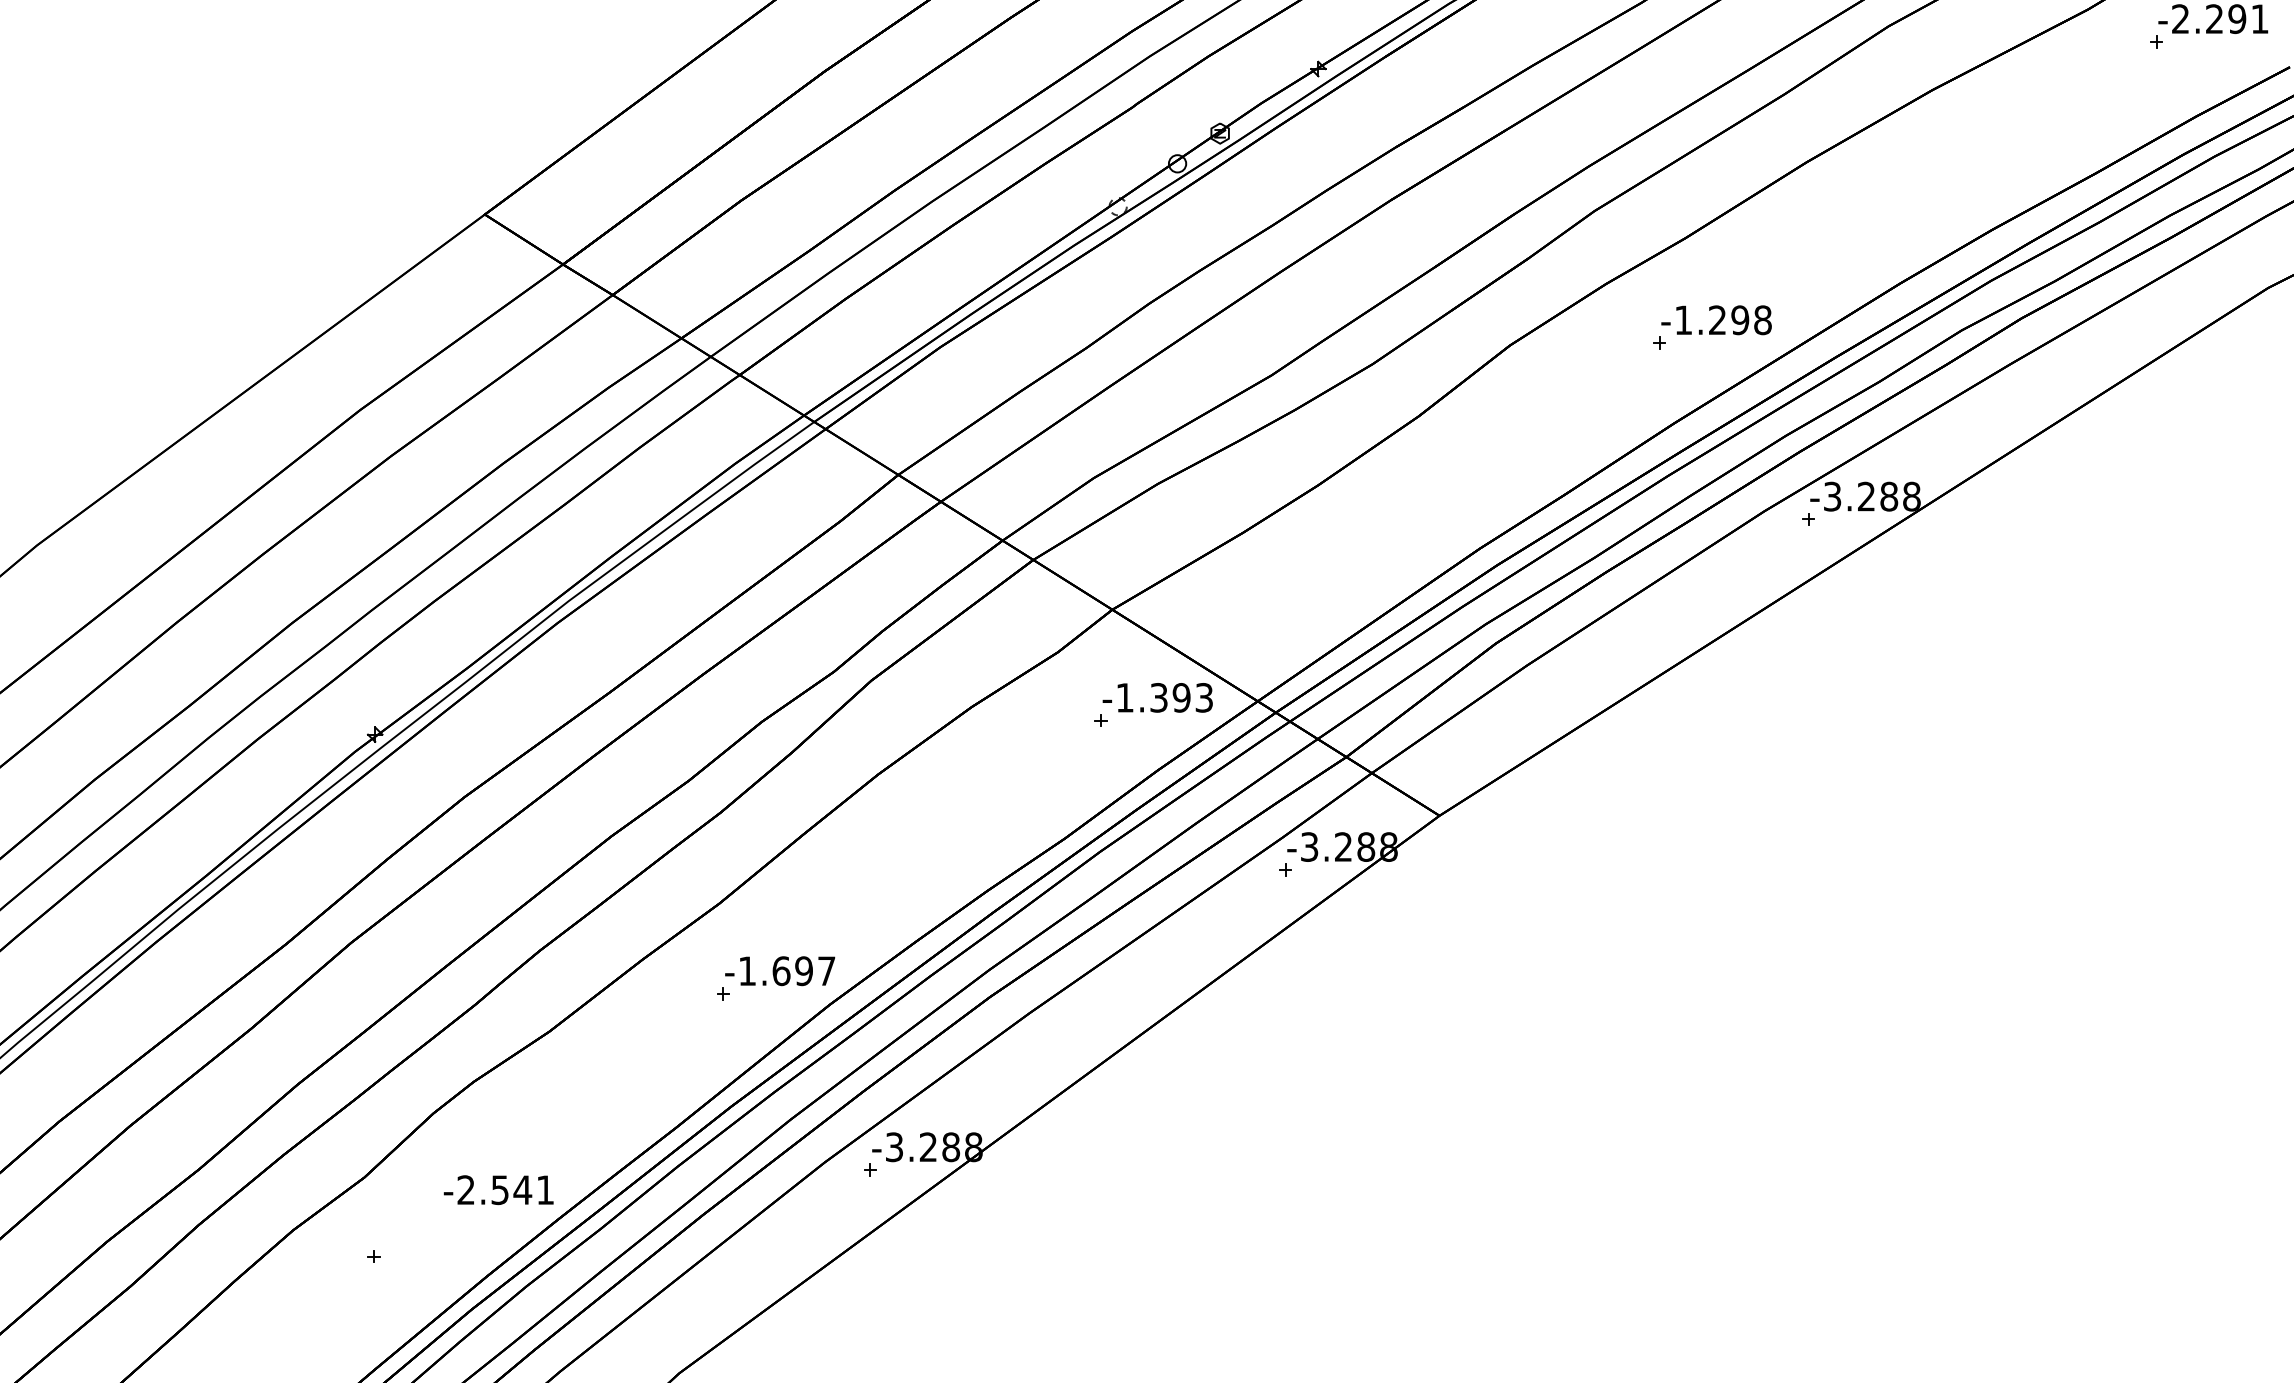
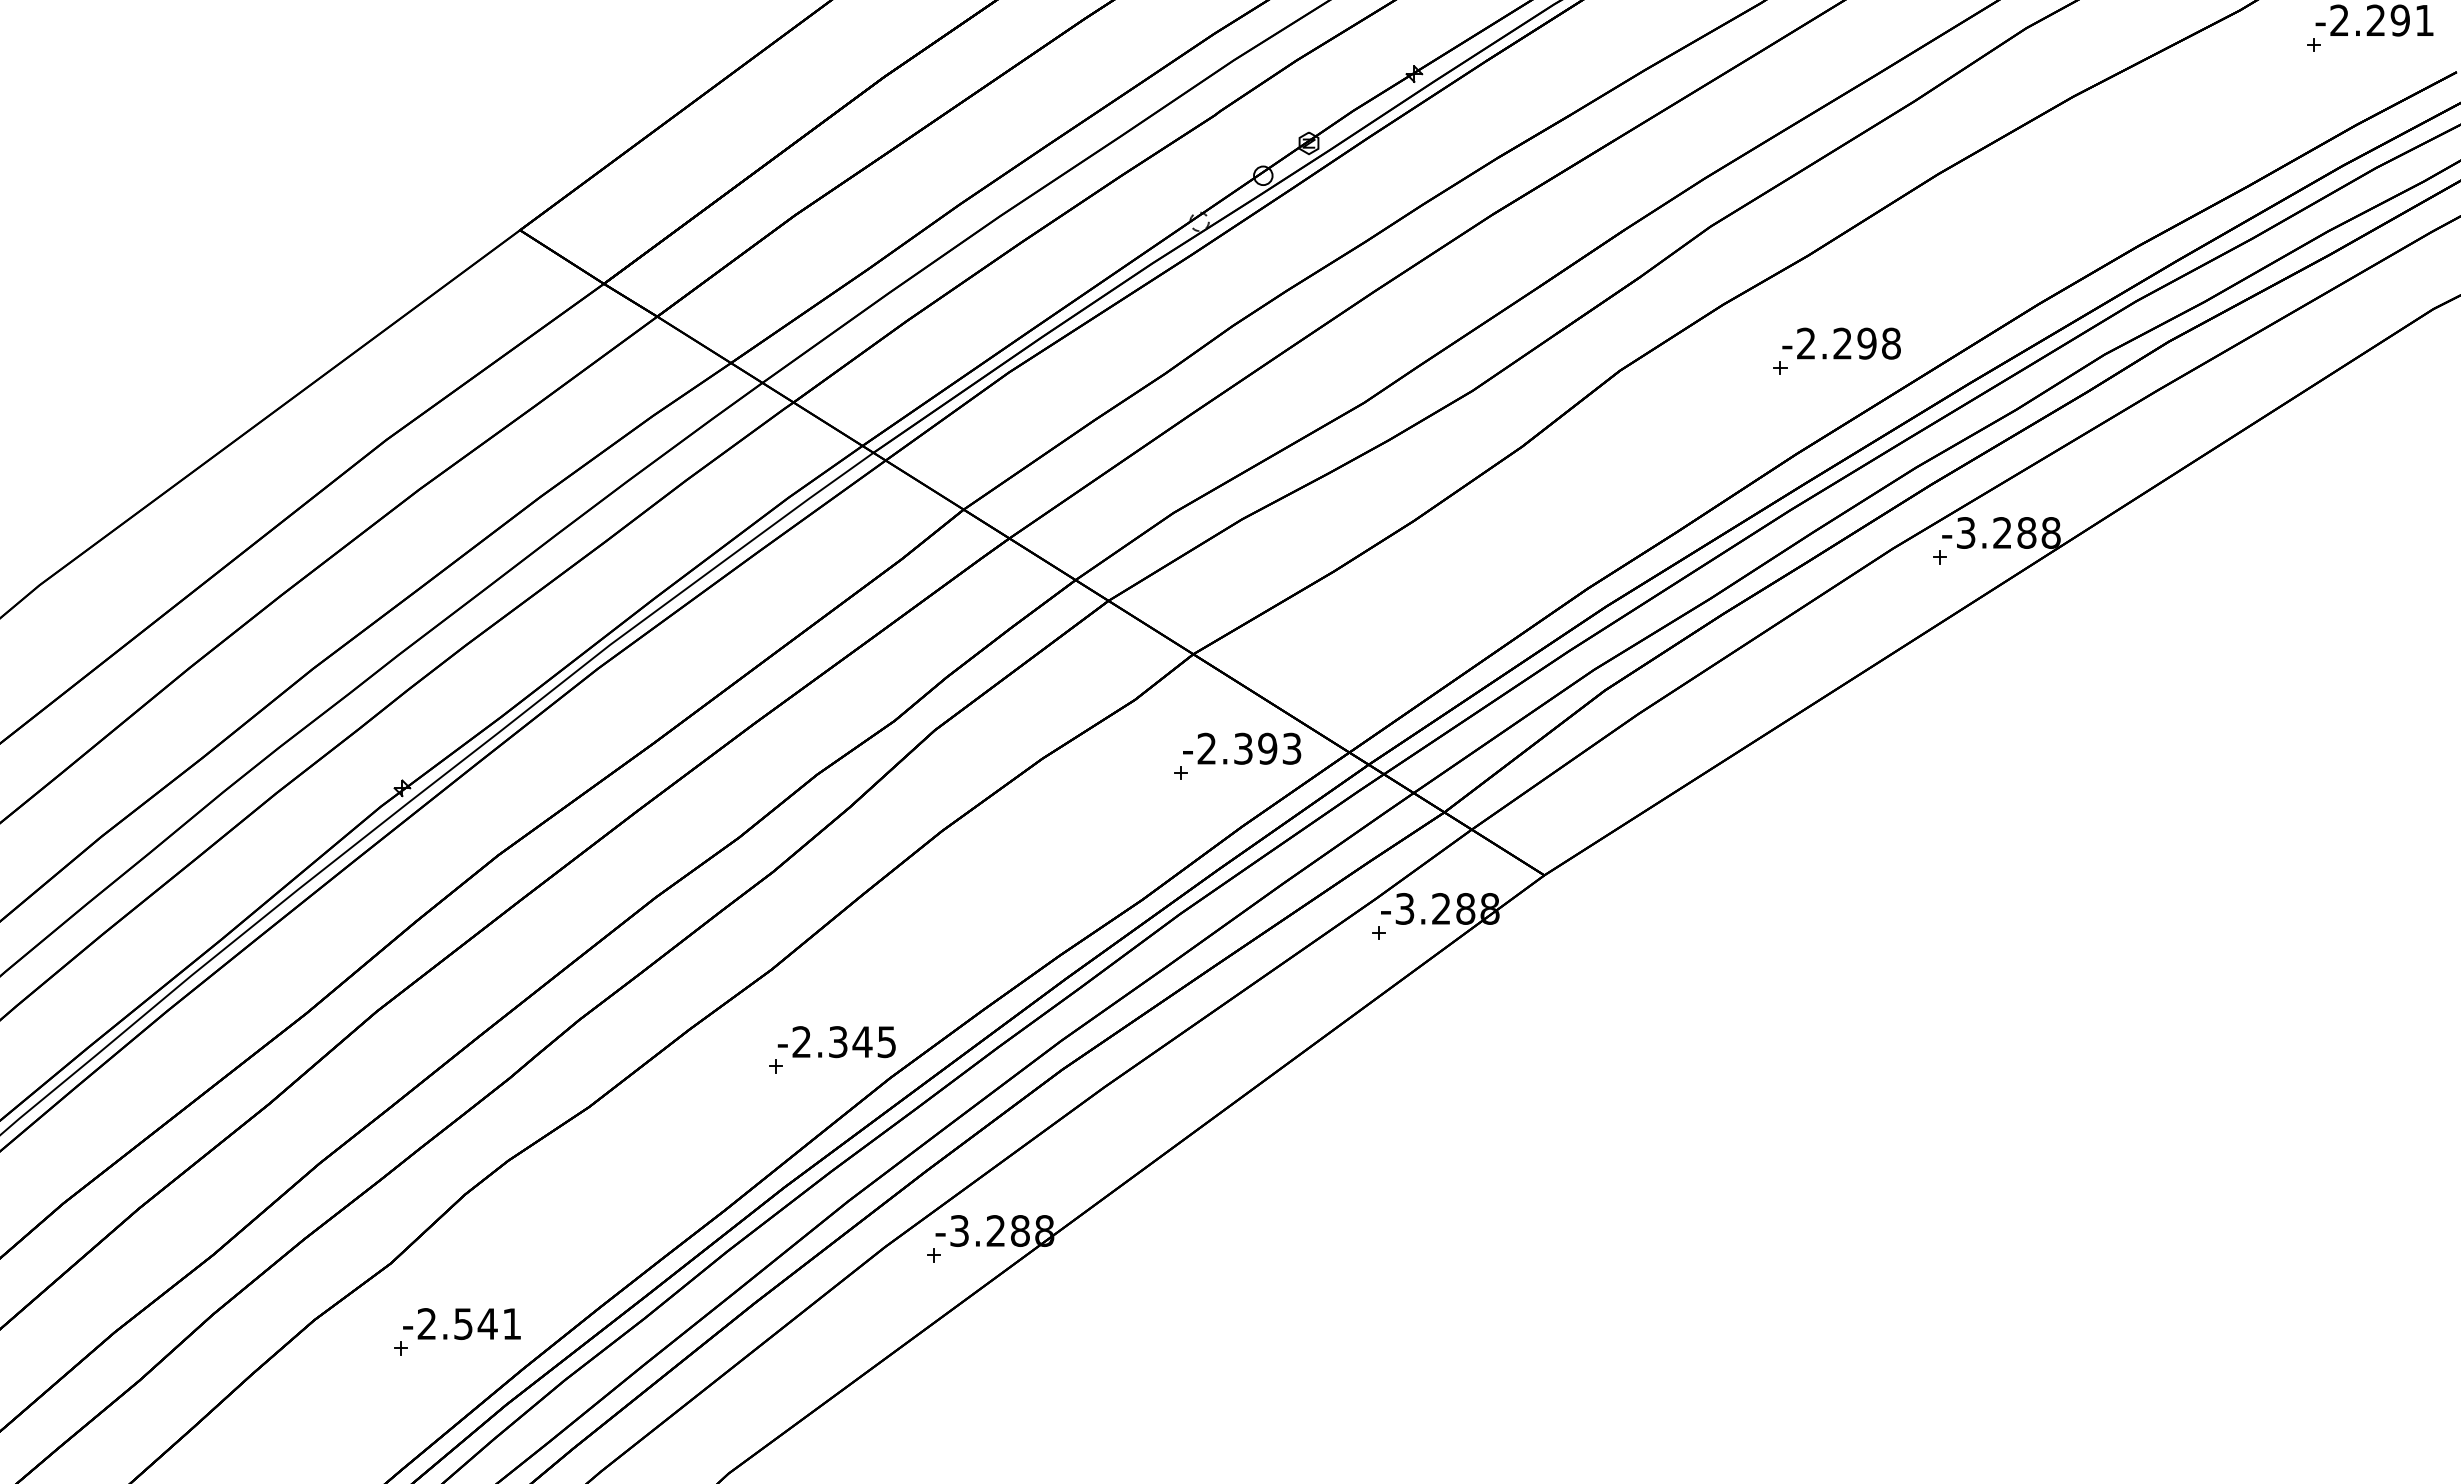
text: (1682, 320) -> (1805, 343), -1.298 -> -2.298
text: (1124, 697) -> (1206, 748), -1.393 -> -2.393
text: (786, 971) -> (843, 1042), -1.697 -> -2.345
text: (498, 1189) -> (461, 1323), moved

